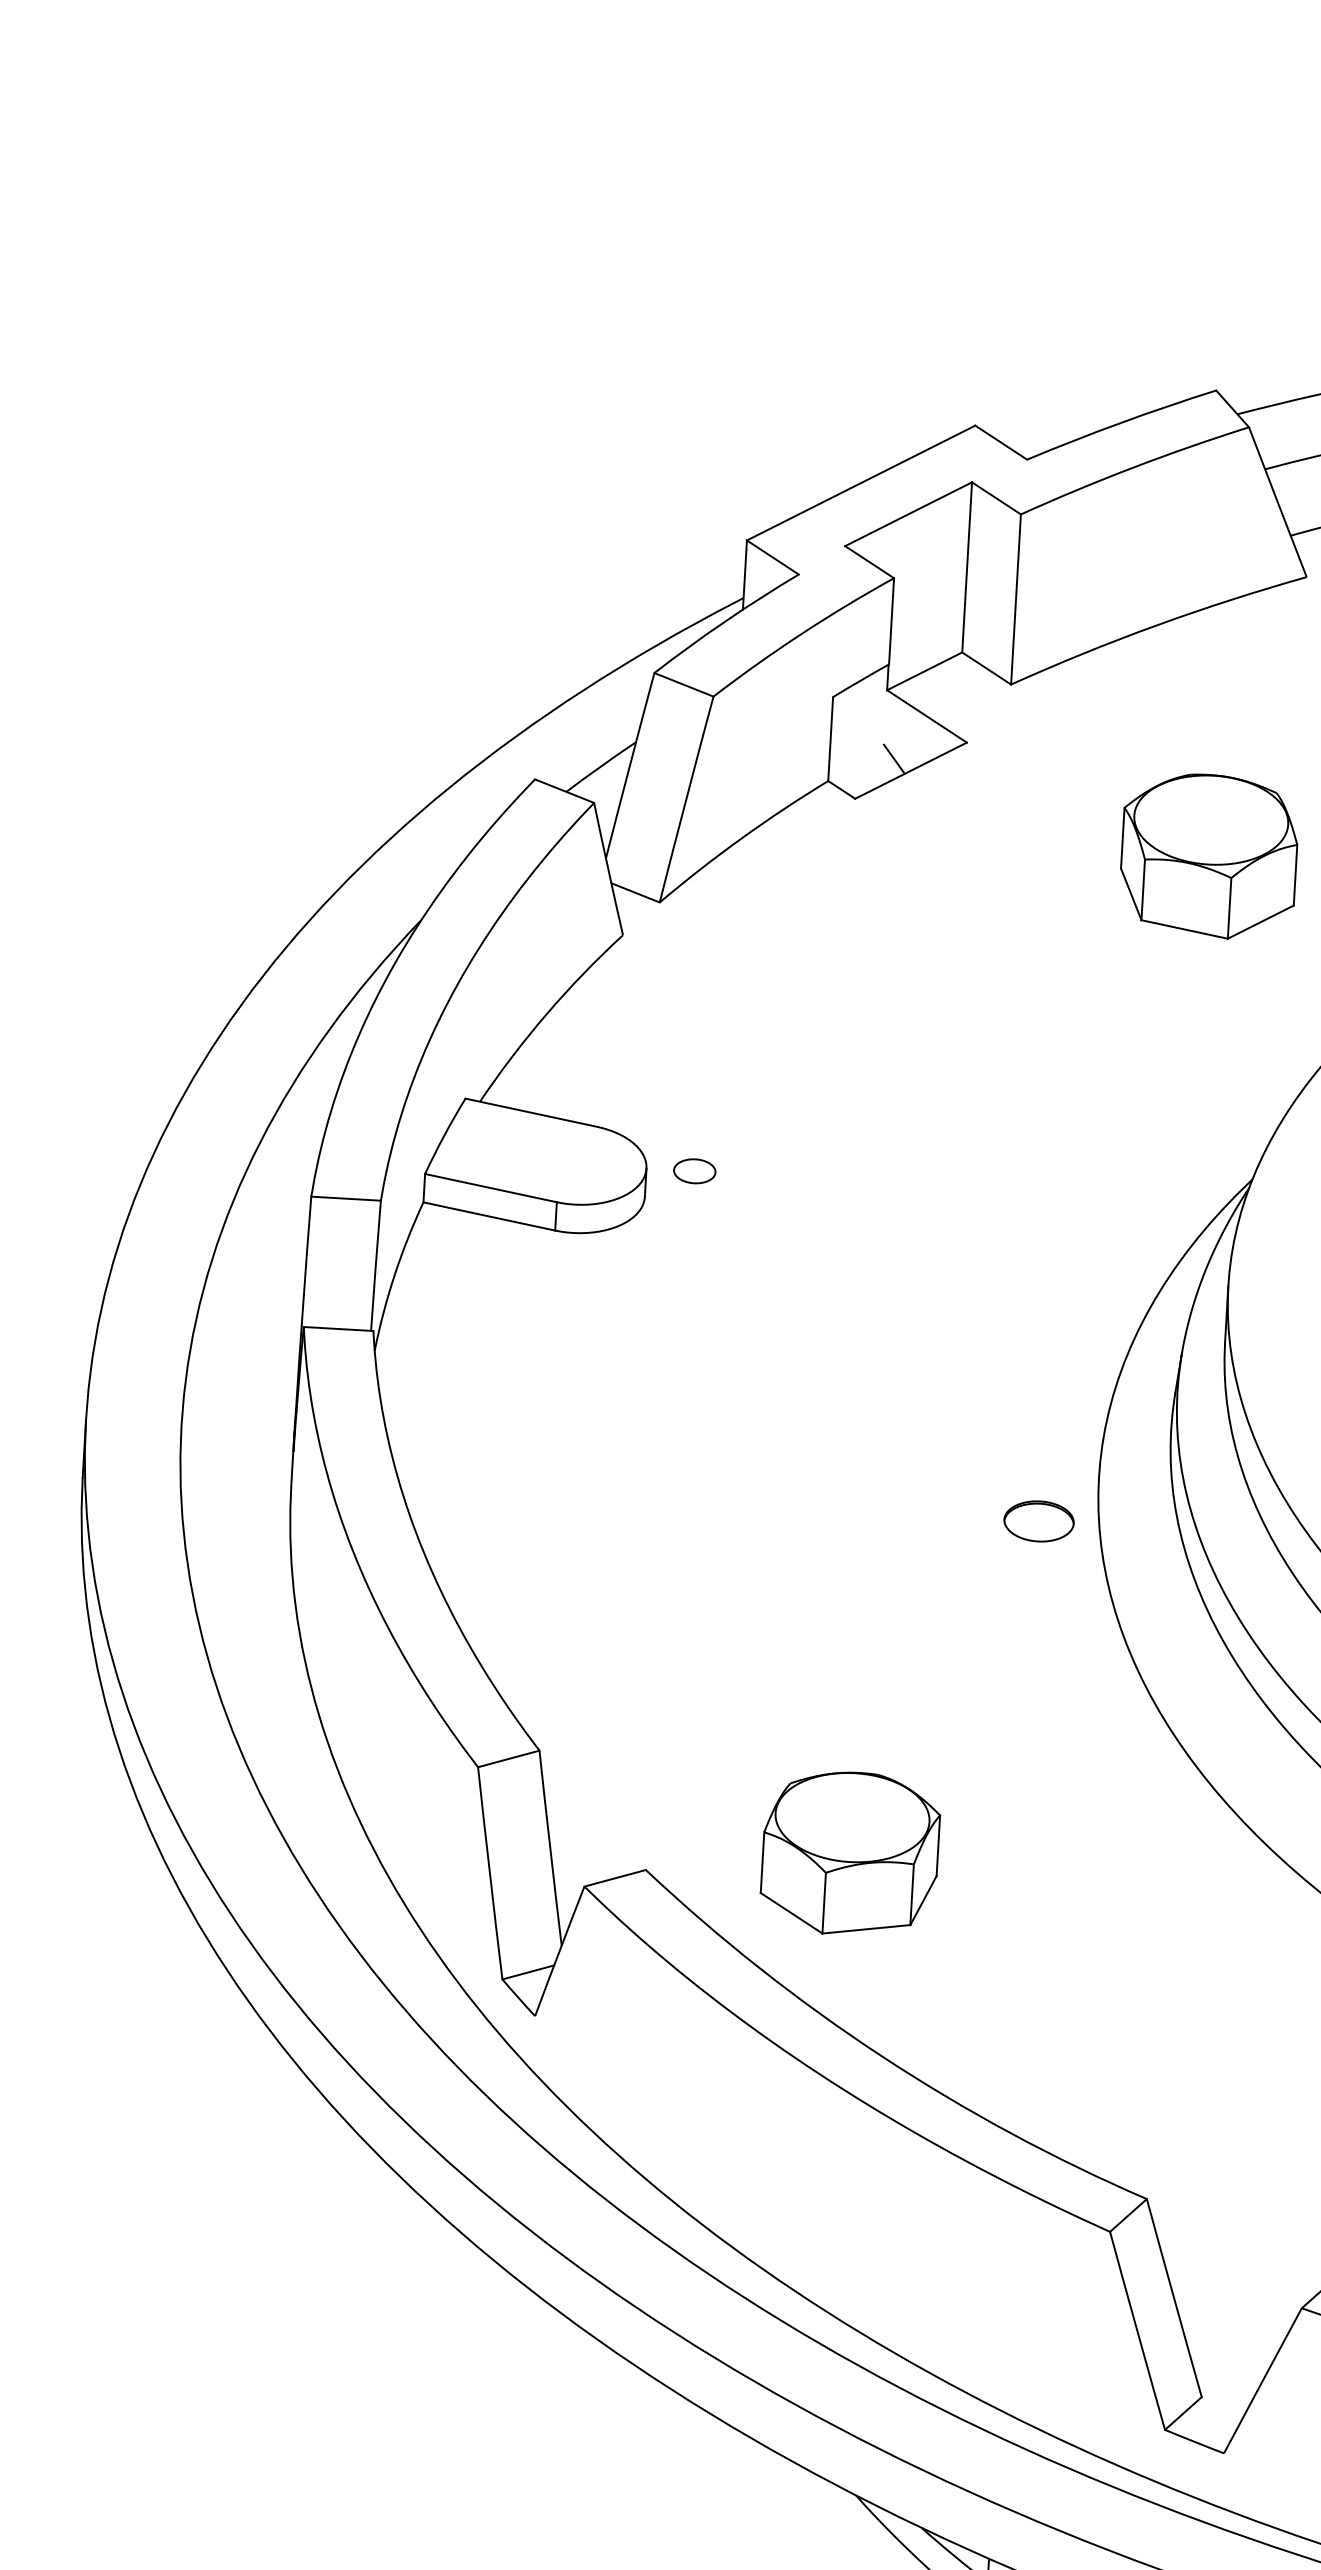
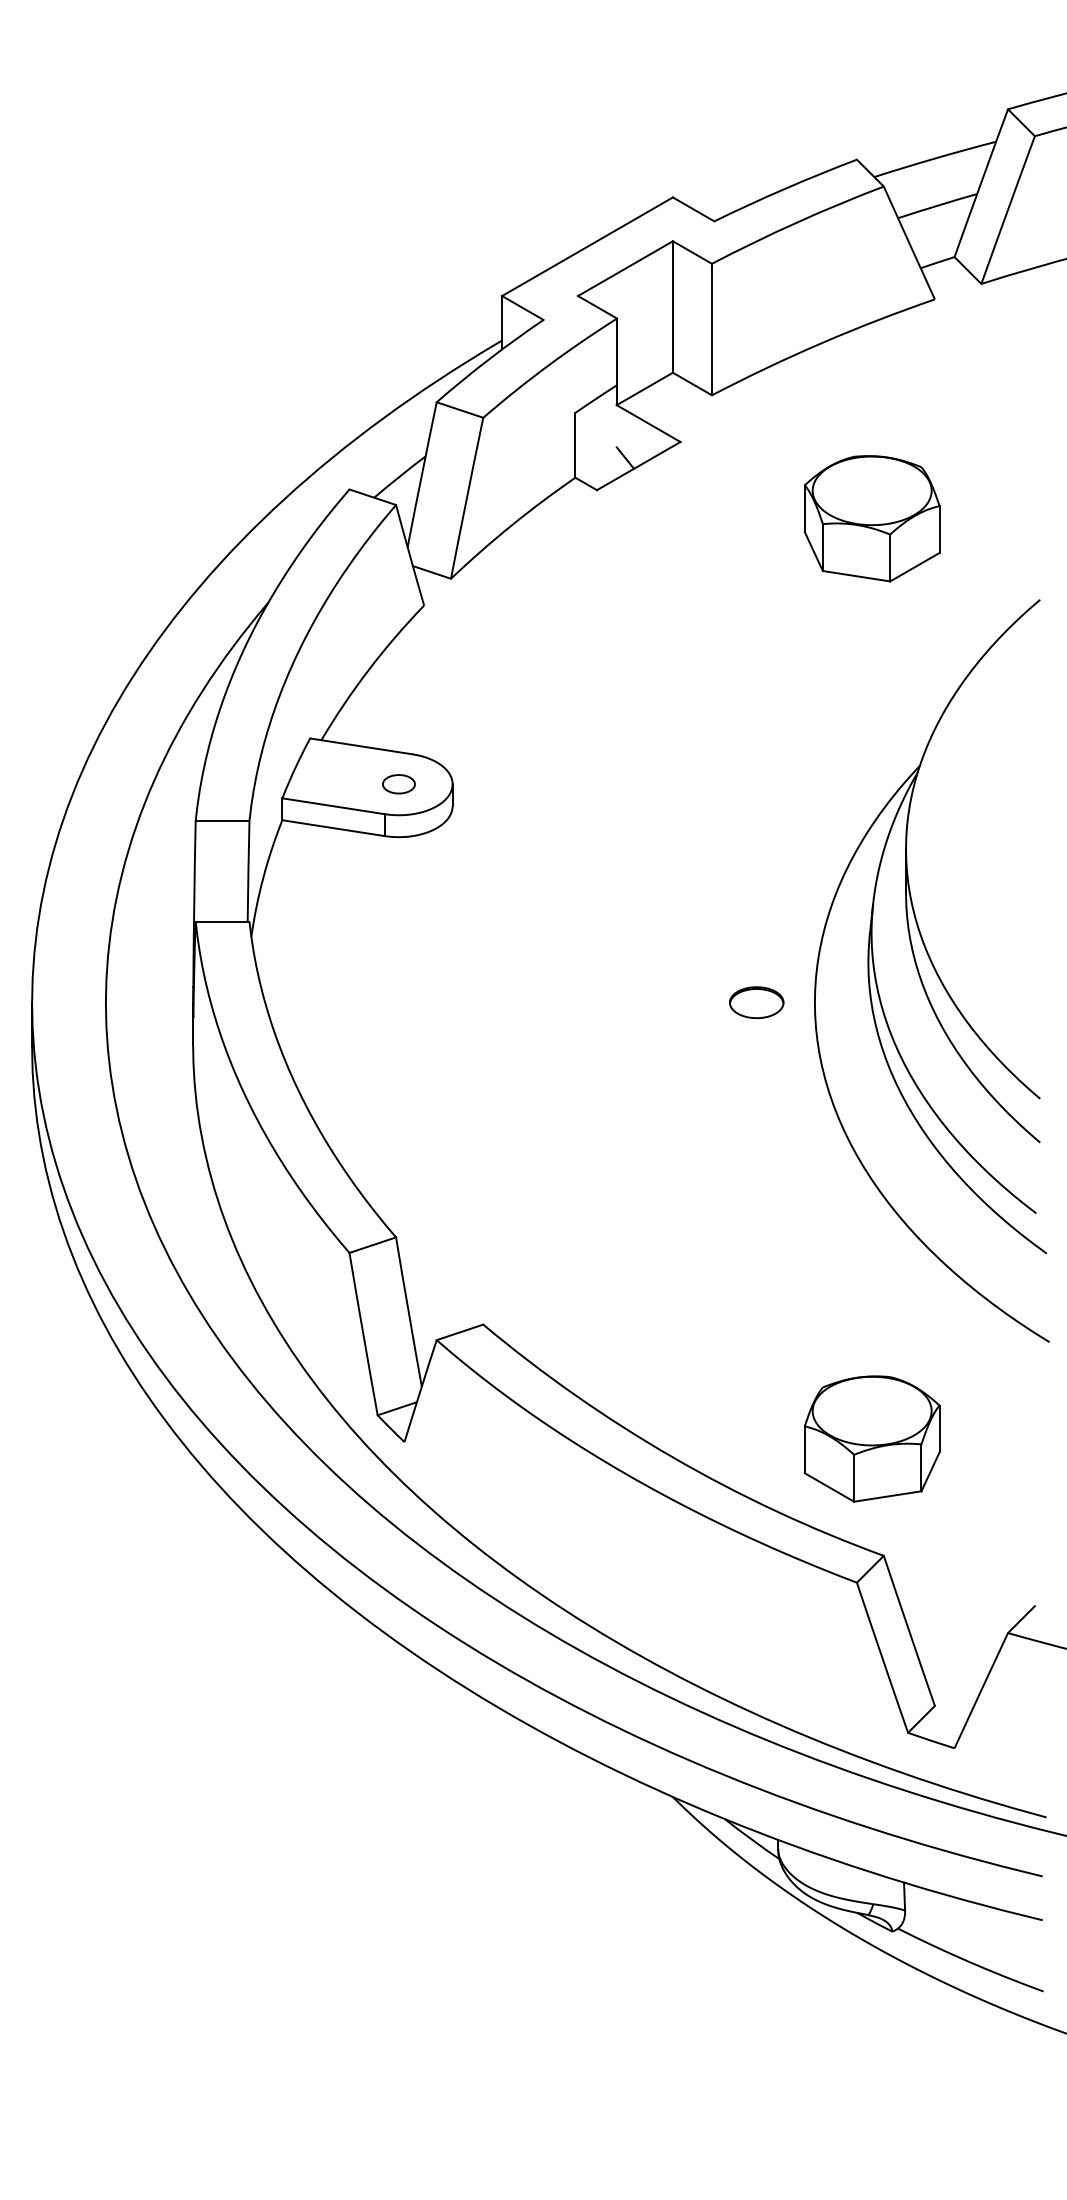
part: (694, 1171) -> (398, 784), moved
part: (1038, 1521) -> (756, 1002), moved
part: (849, 1853) -> (871, 1438), moved

